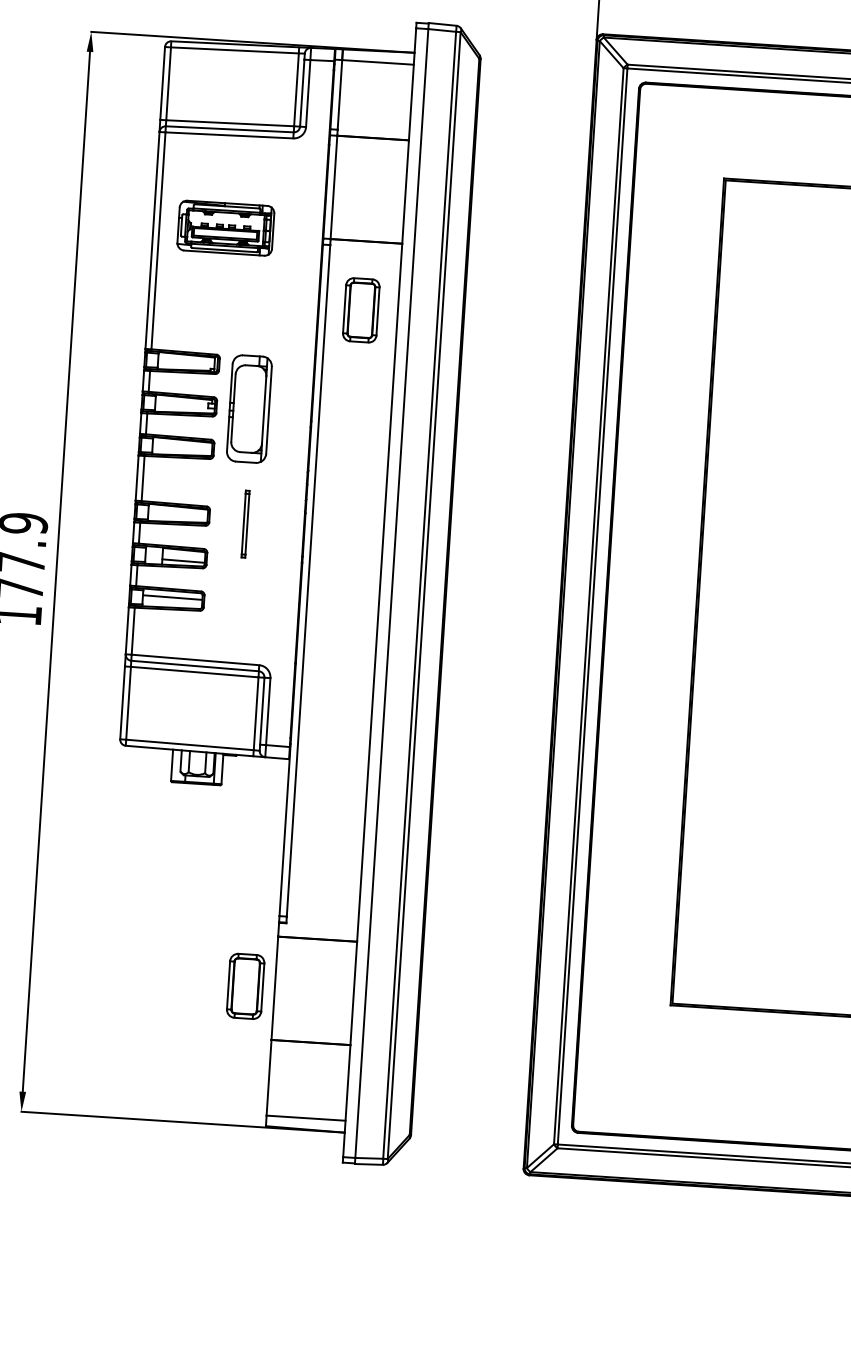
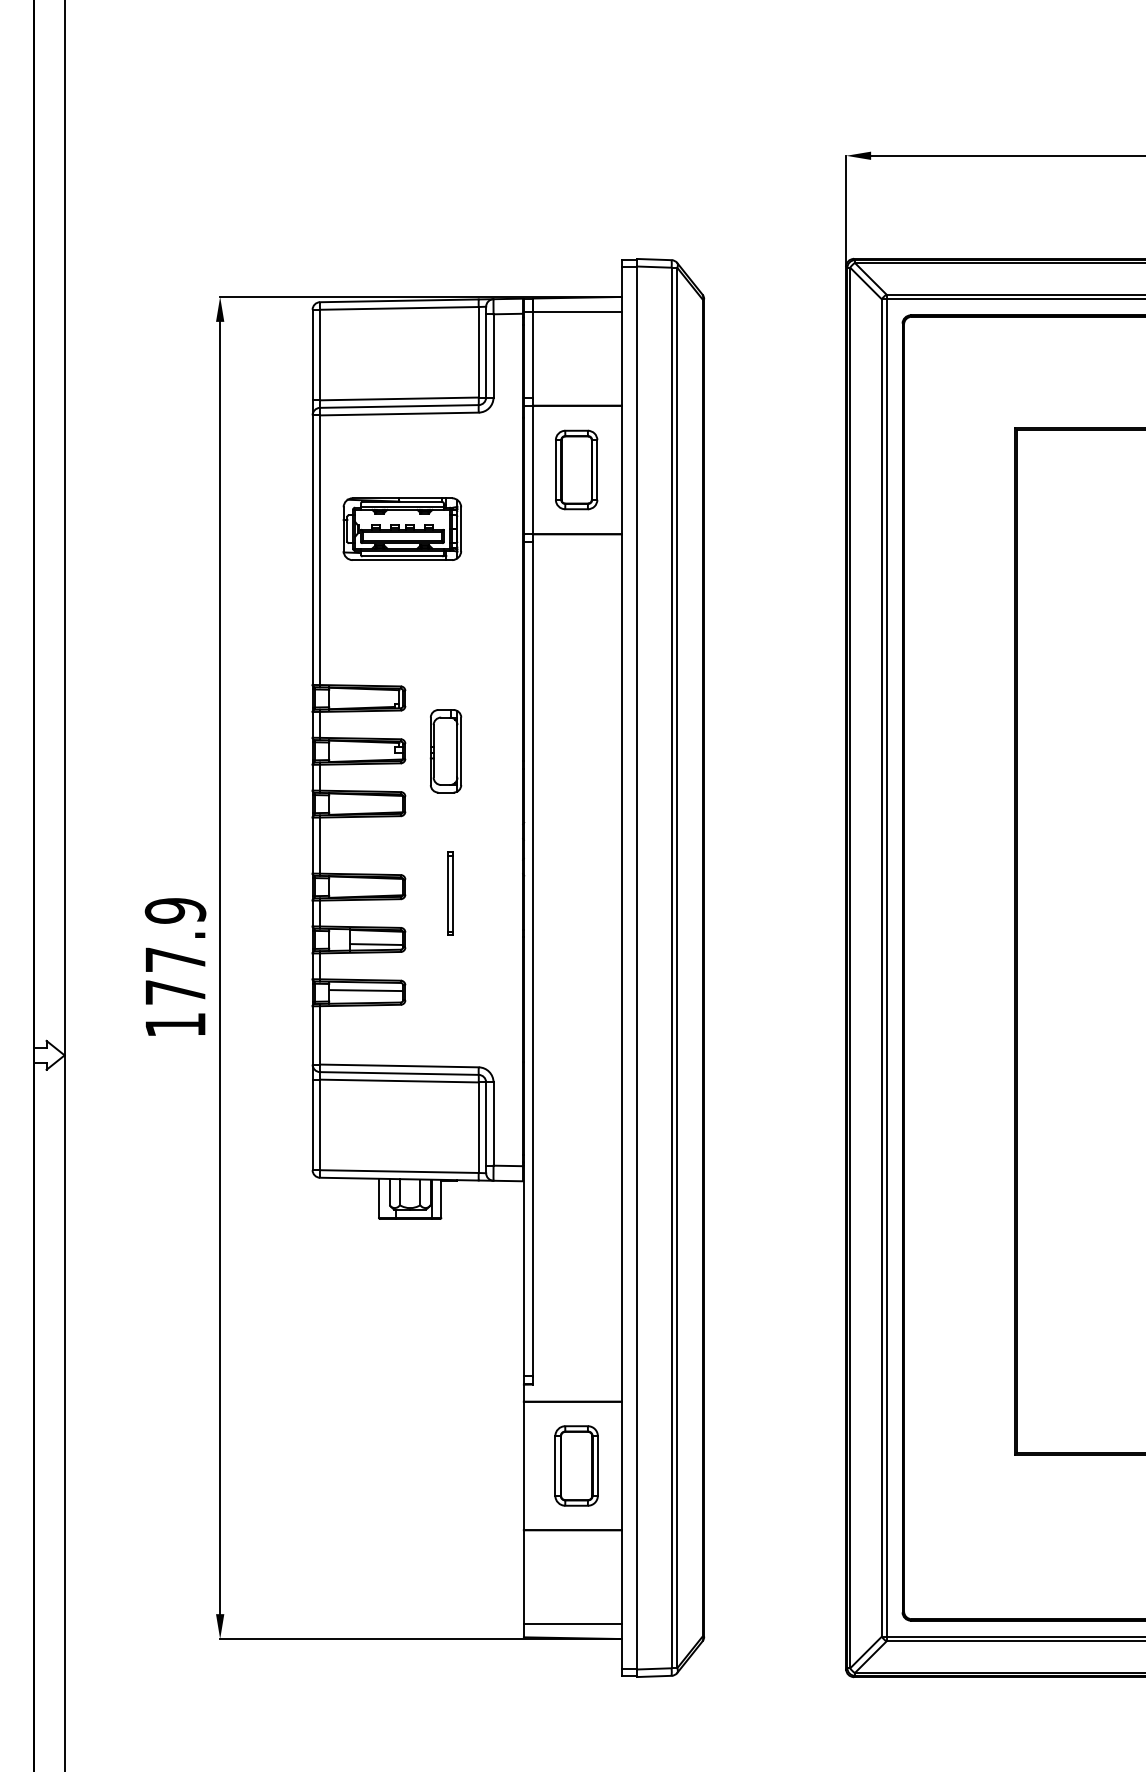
part: (361, 309) -> (576, 469), moved
part: (248, 409) -> (445, 751), size x0.62
part: (245, 986) -> (576, 1465), moved

